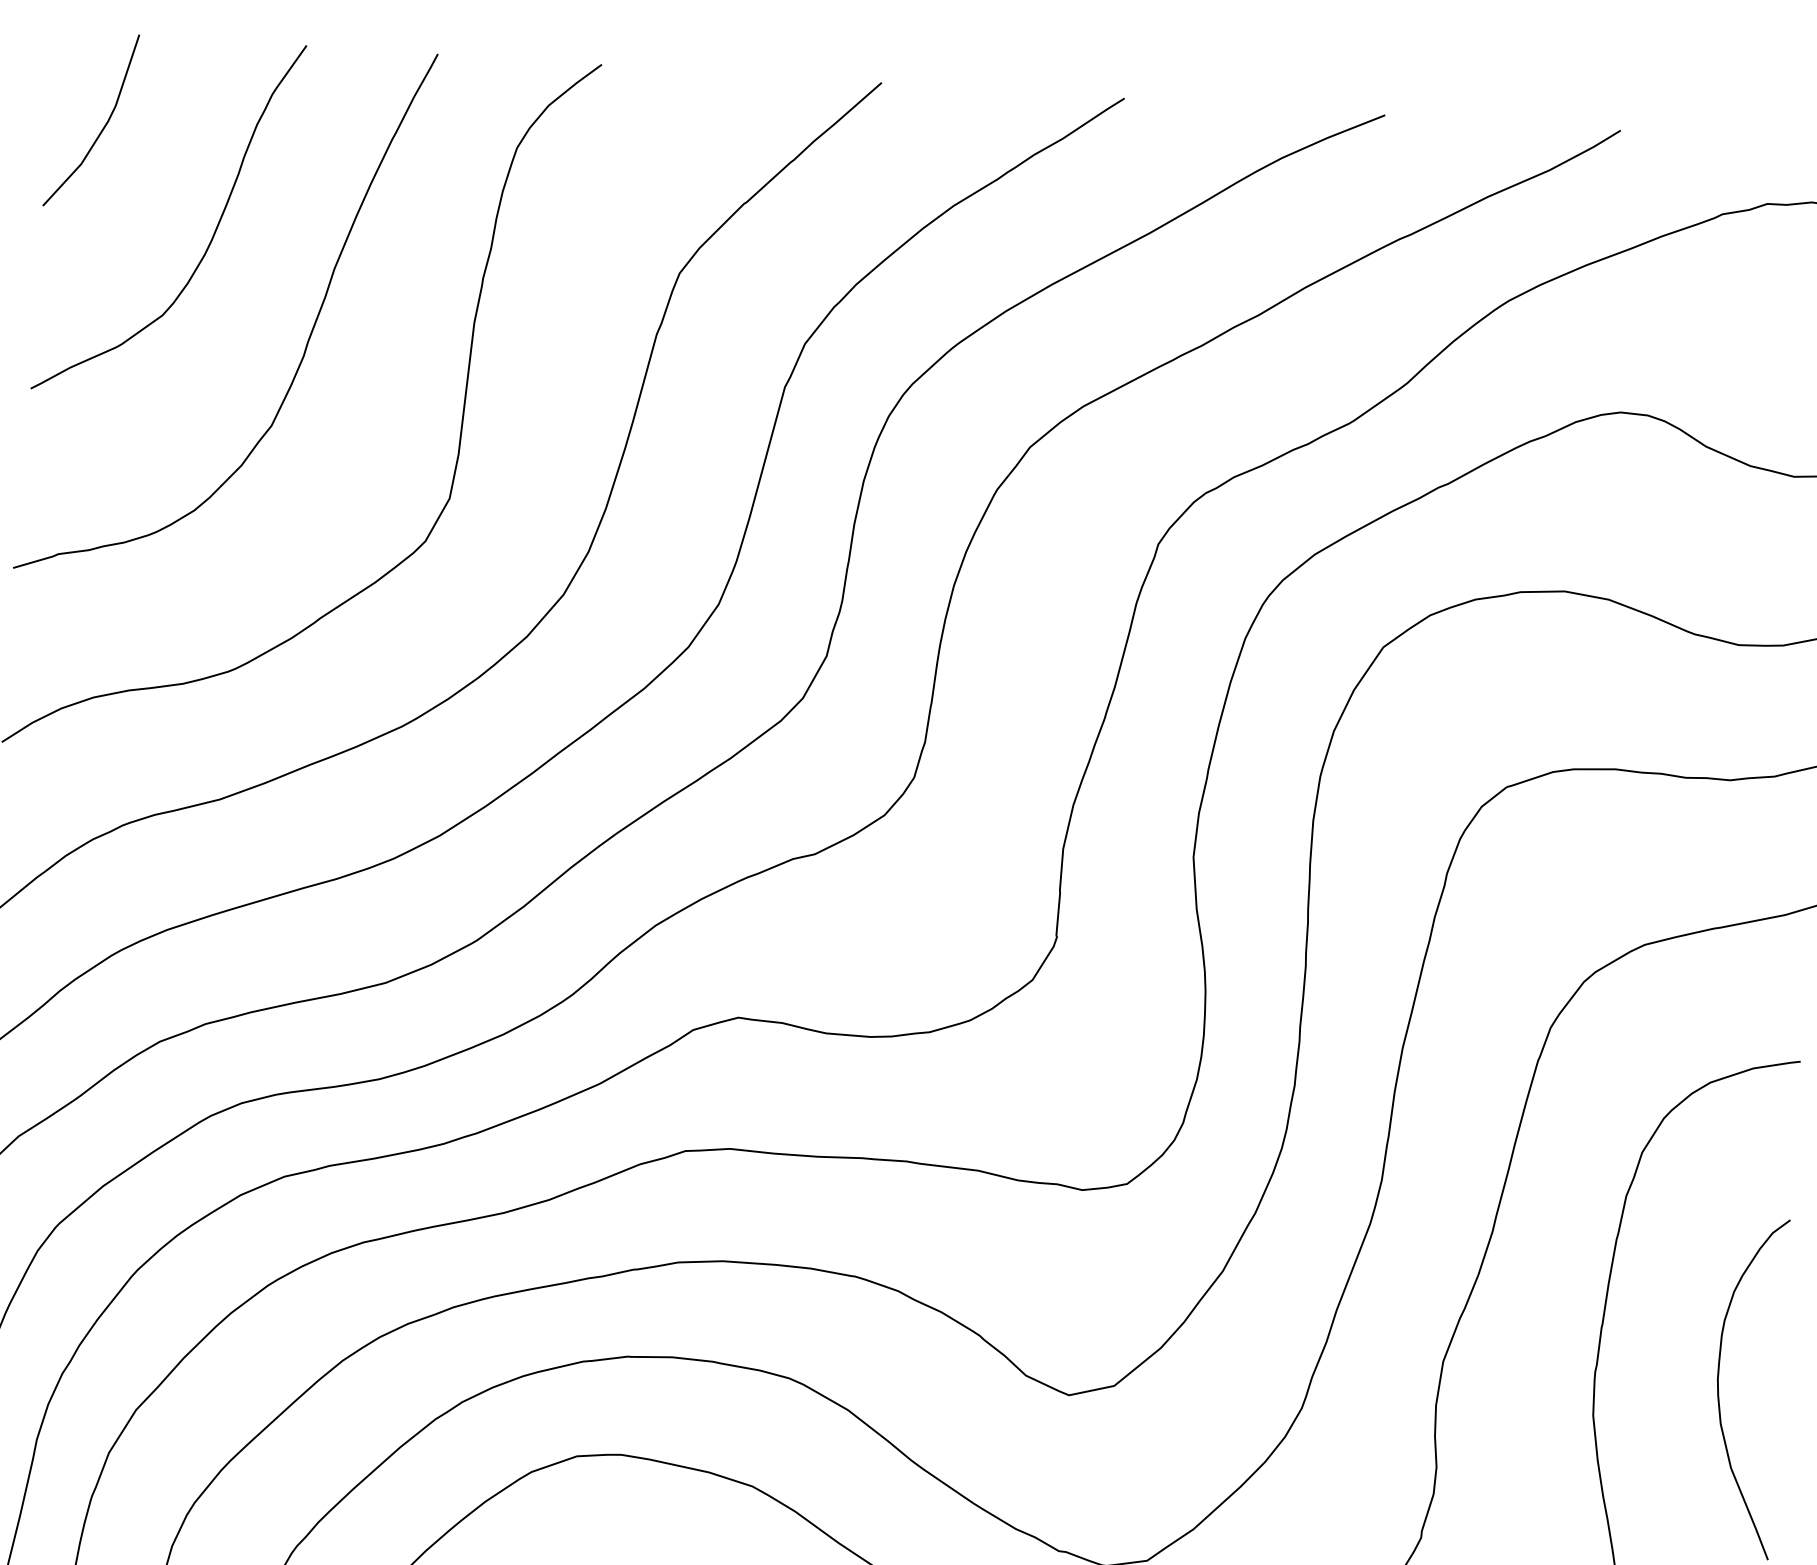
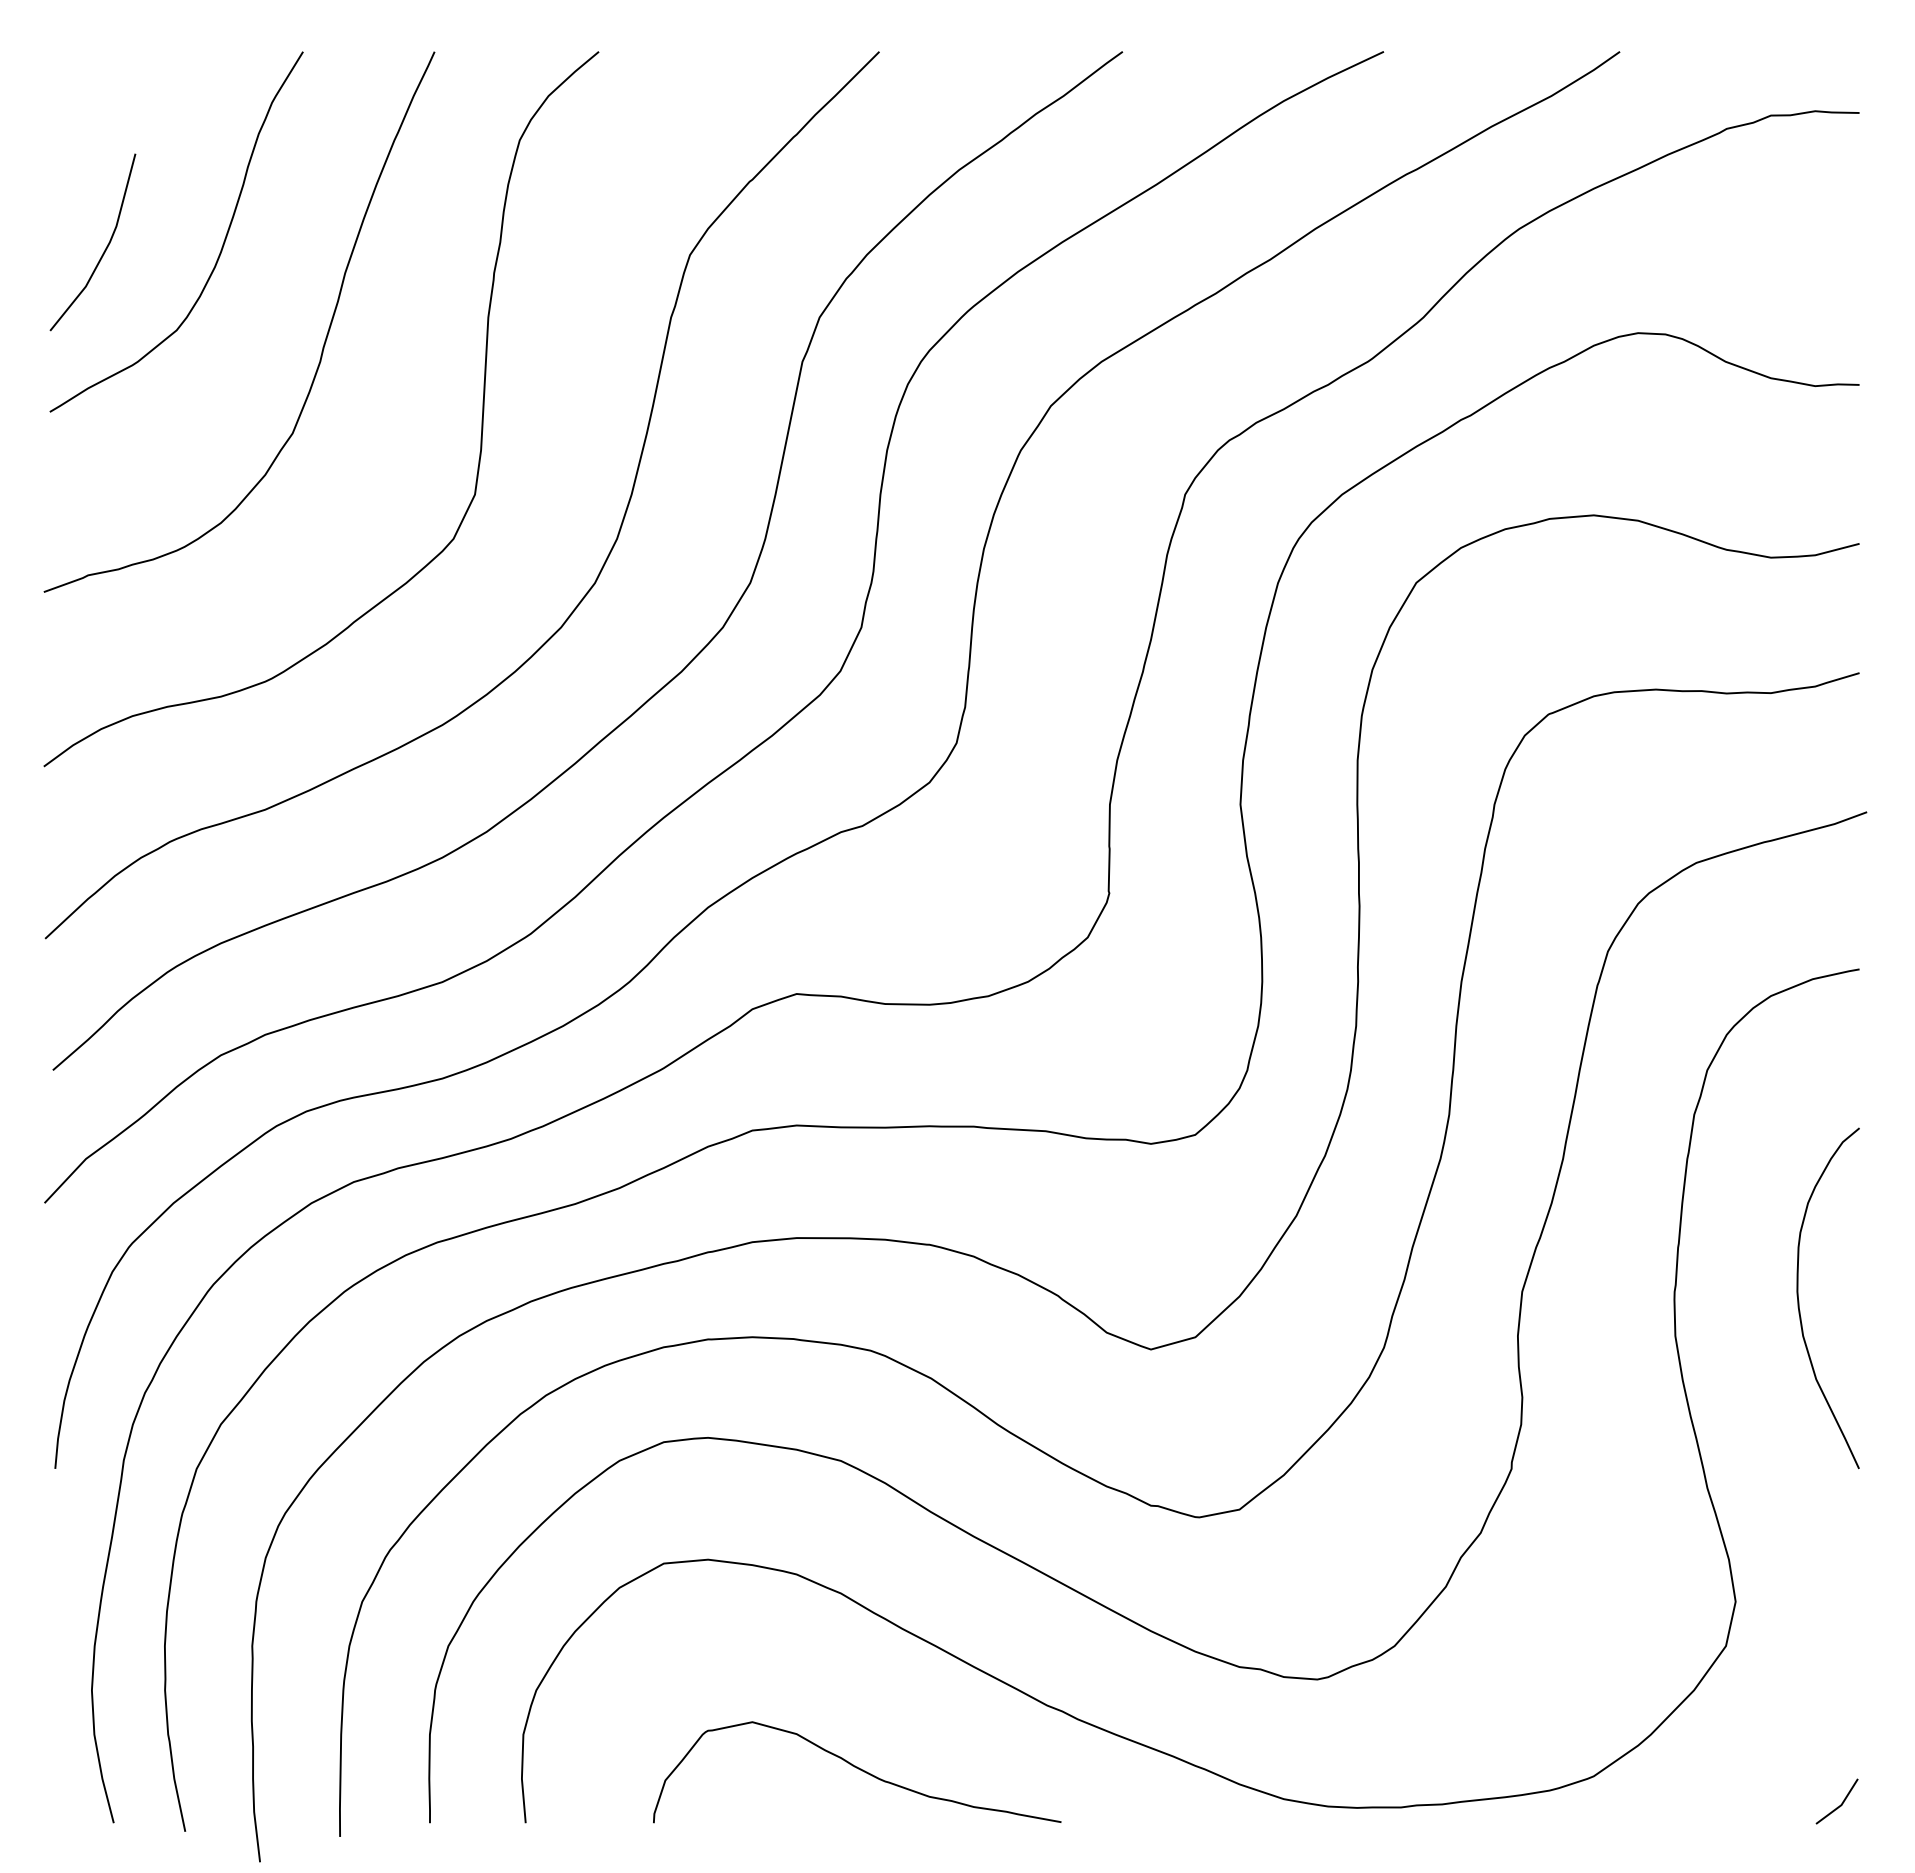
line: (101, 130) -> (103, 251), moved

